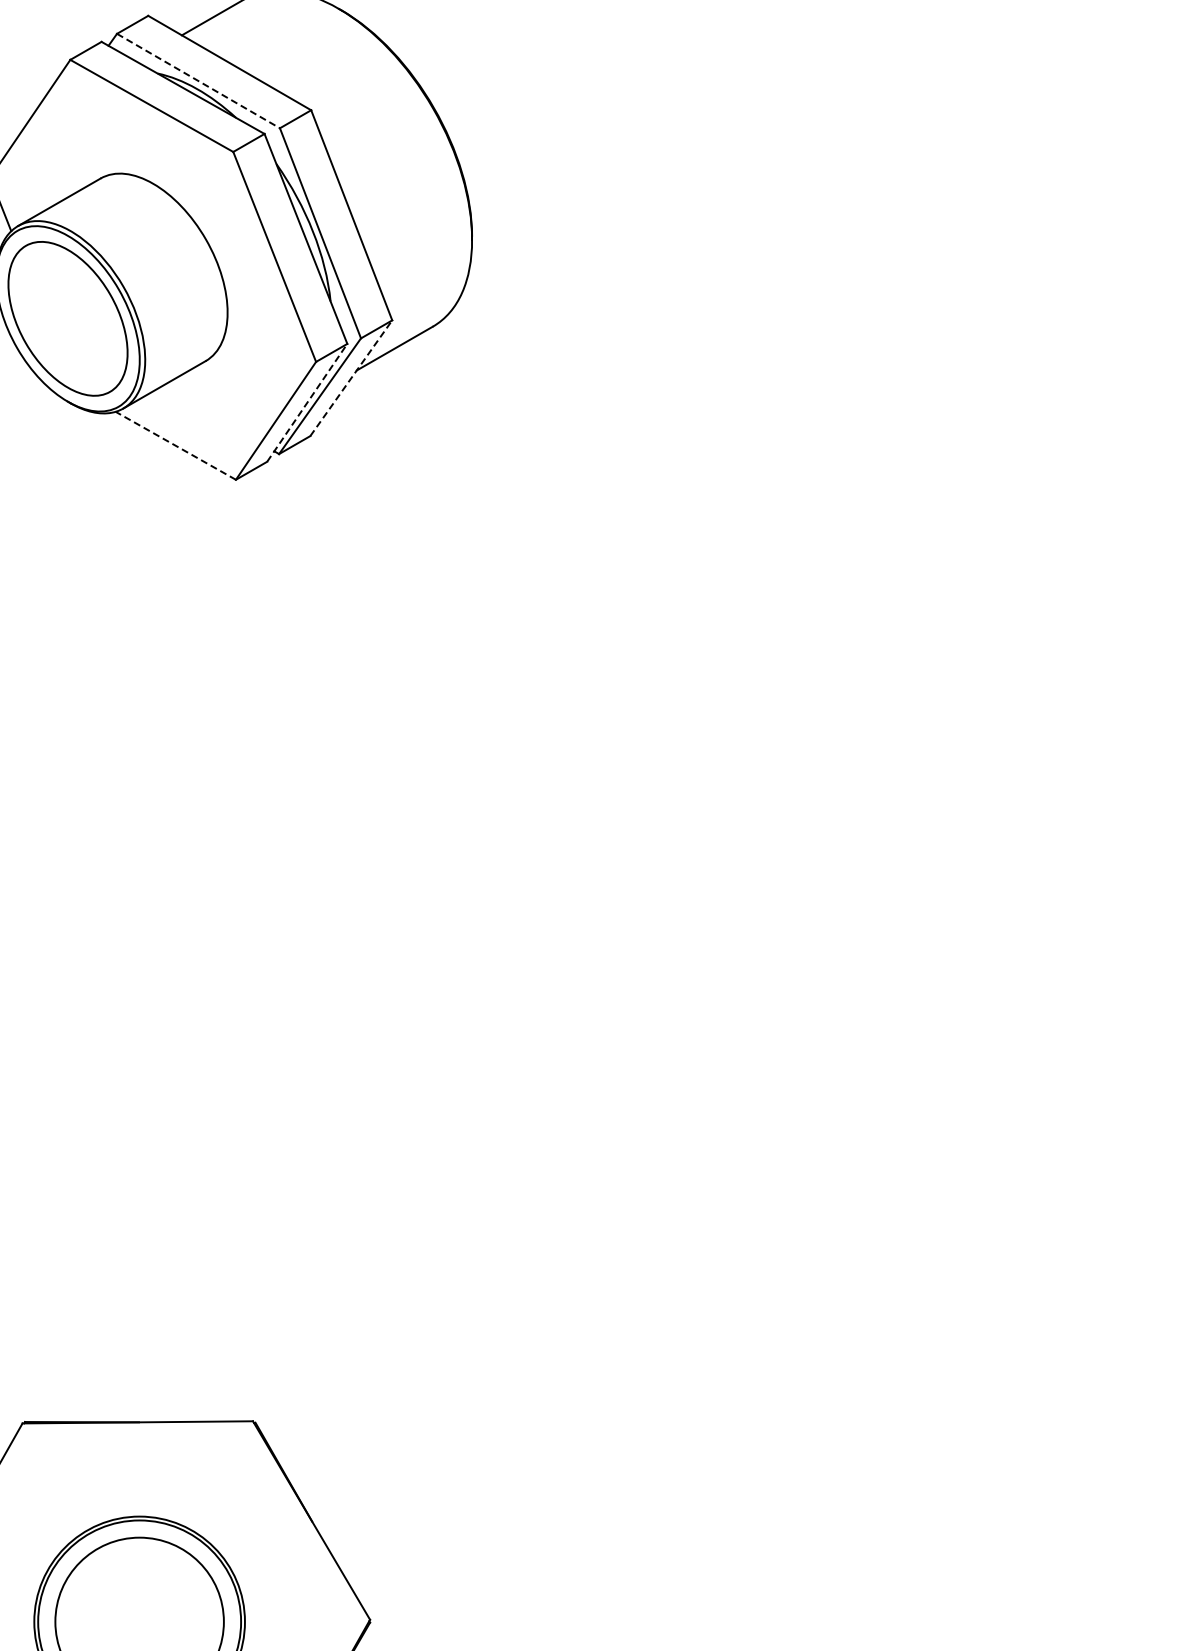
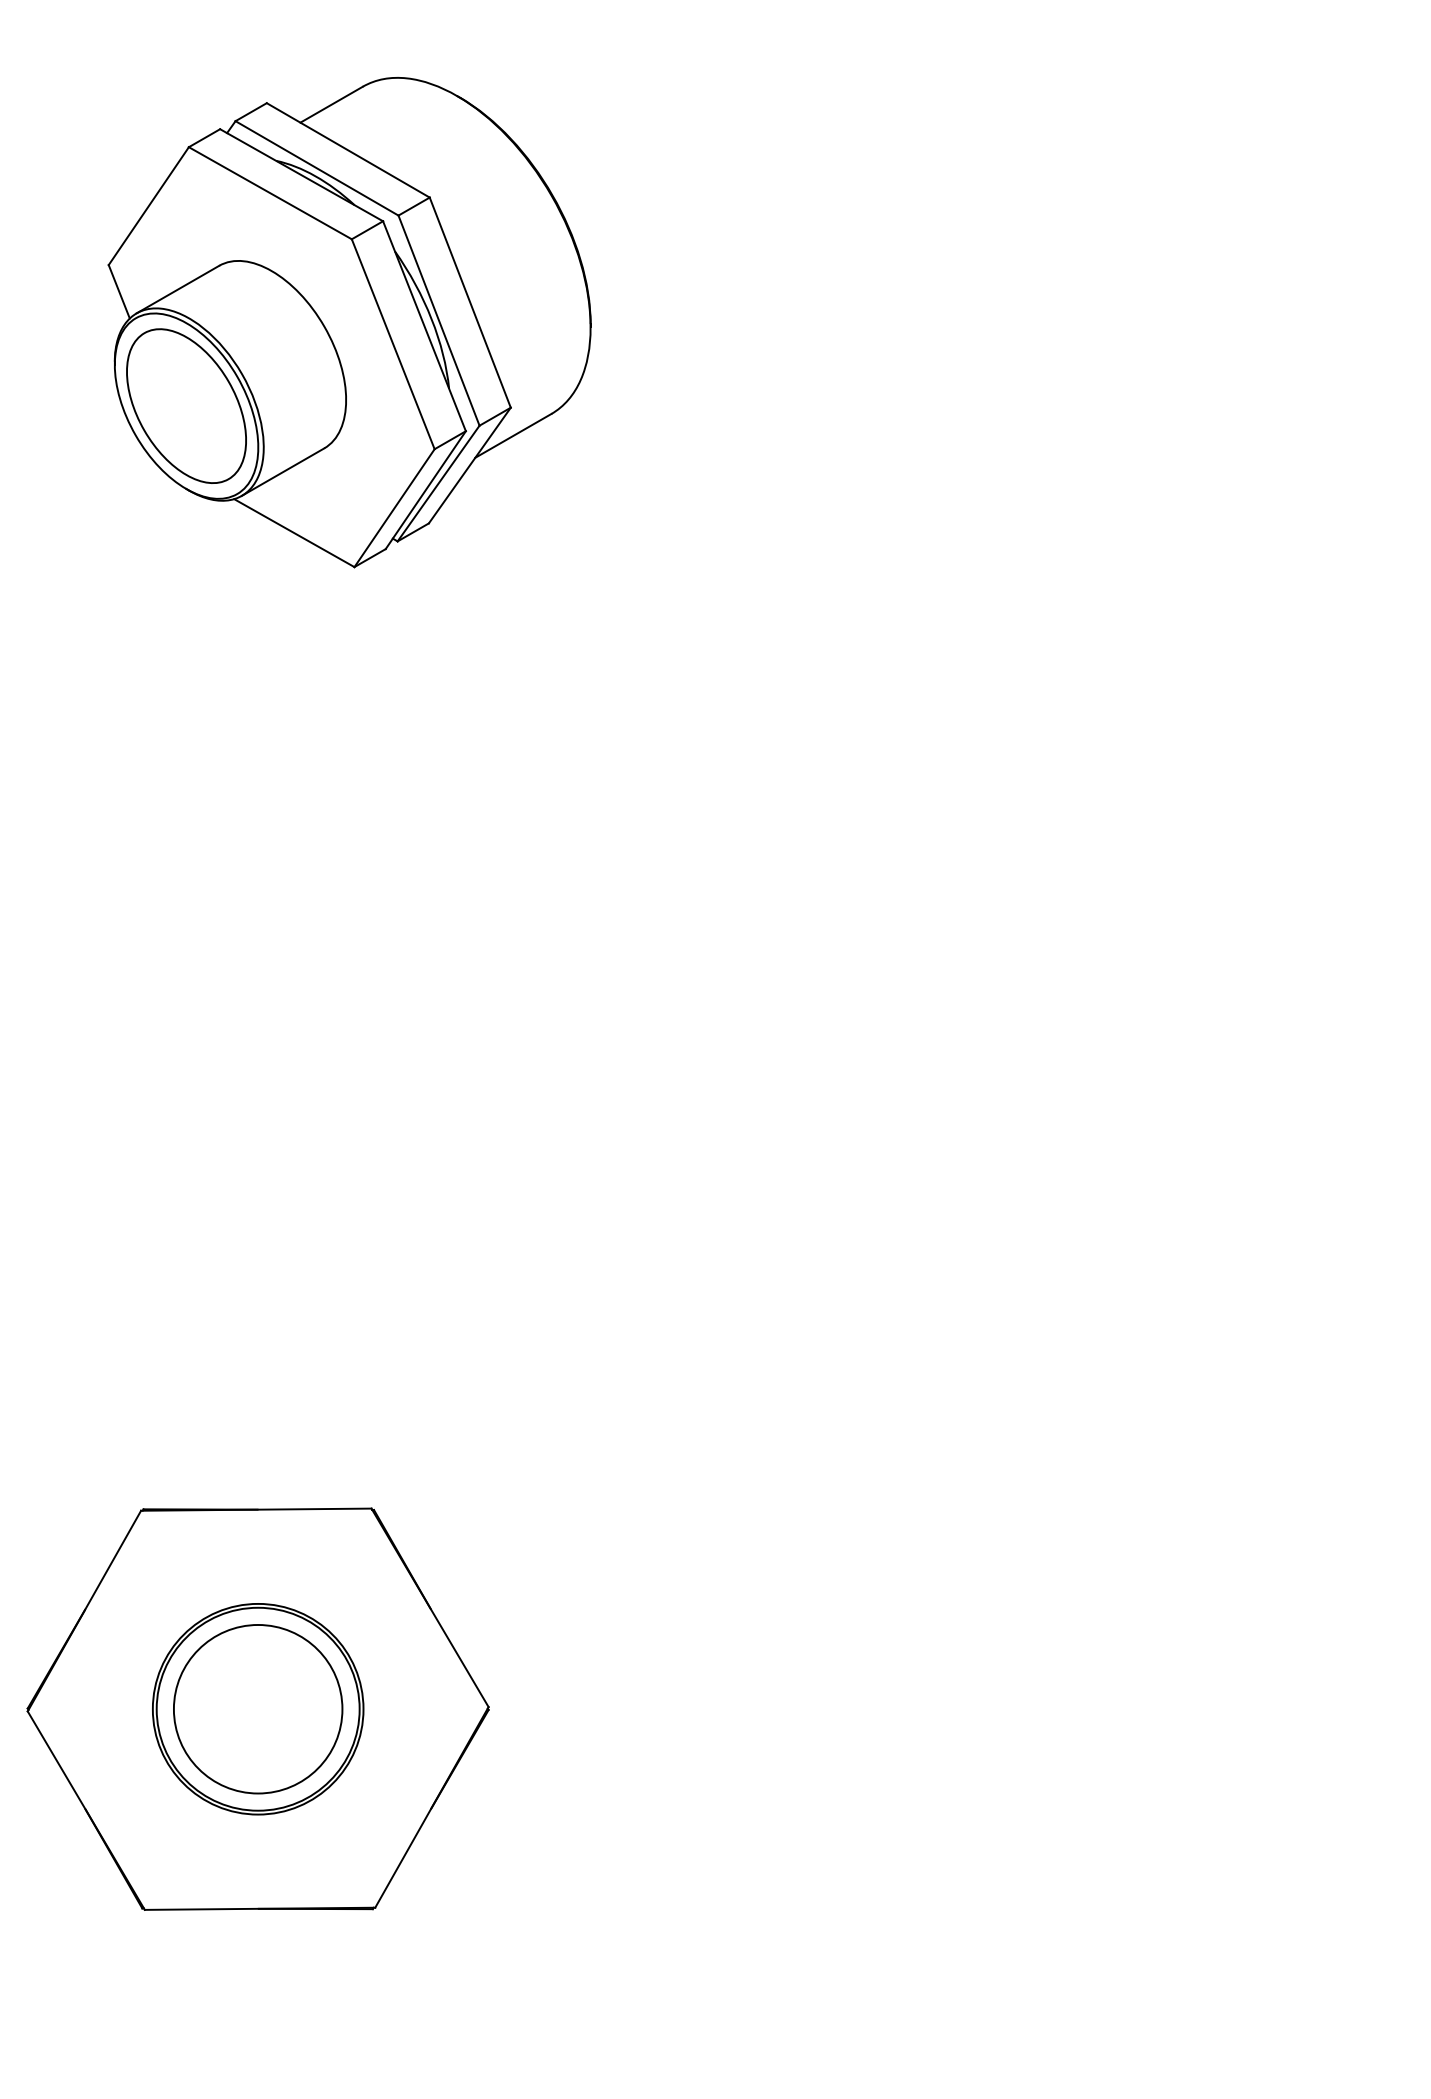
line: (198, 81) -> (317, 168), dashed -> solid
line: (350, 378) -> (469, 465), dashed -> solid
line: (307, 402) -> (426, 489), dashed -> solid
line: (174, 445) -> (293, 532), dashed -> solid

